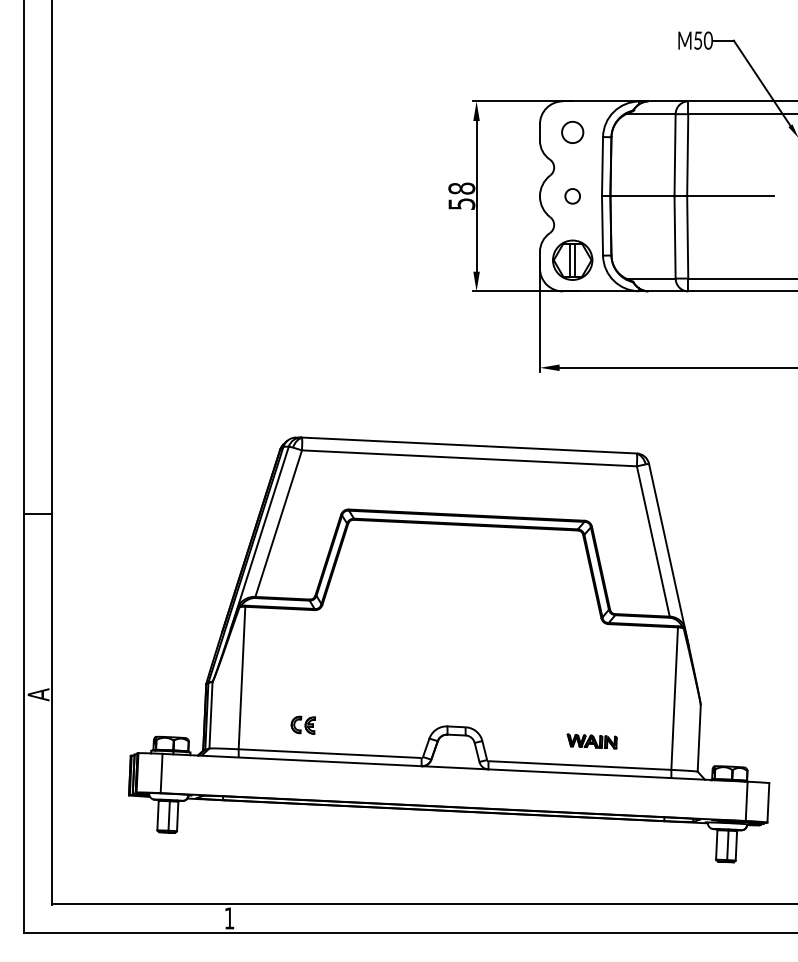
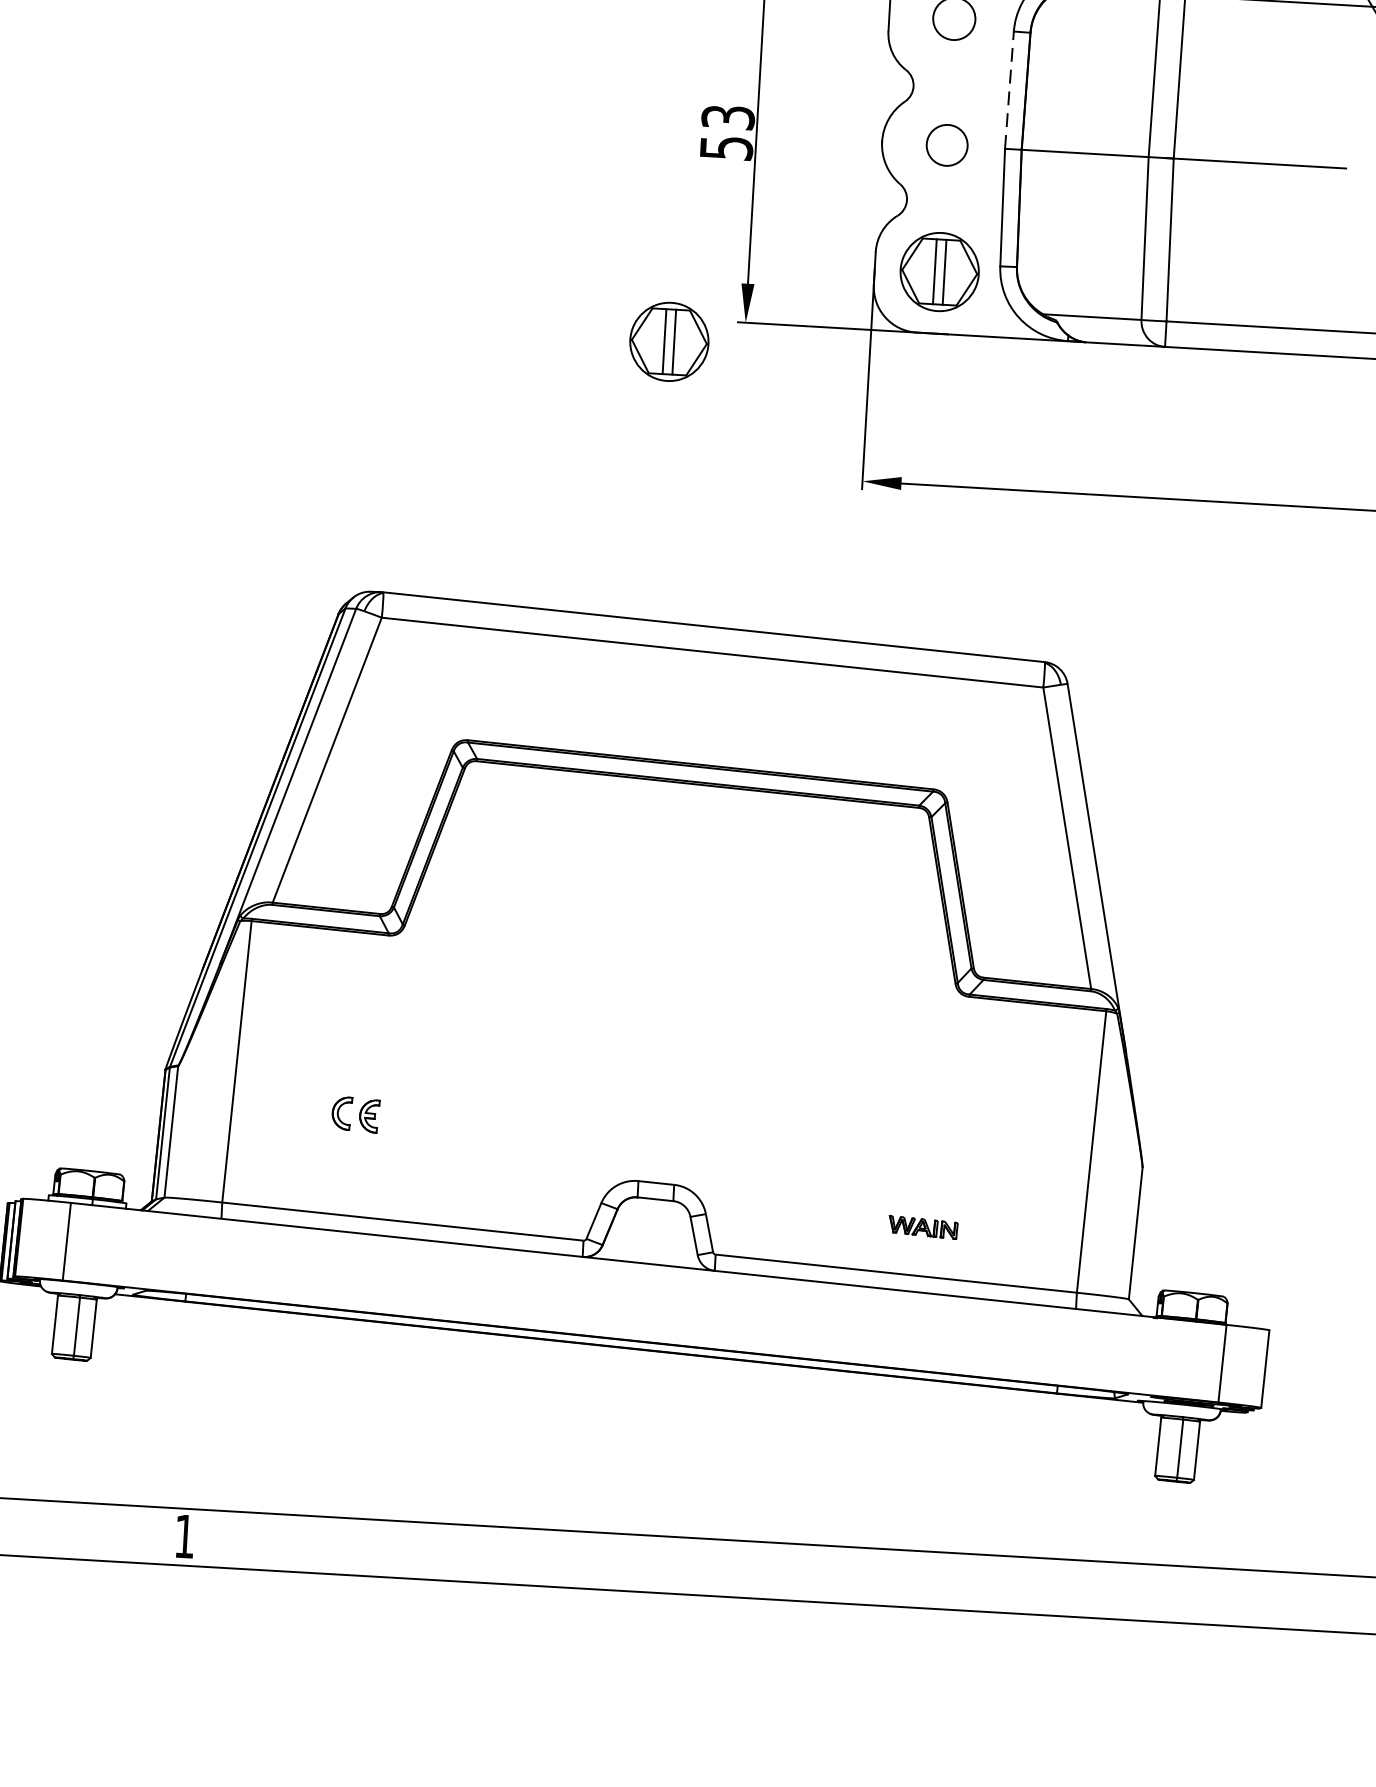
line: (602, 166) -> (1009, 89), solid -> dashed
text: (461, 188) -> (727, 117), 58 -> 53
circle: (572, 196) -> (946, 145), size x1.4
part: (438, 302) -> (669, 340), added
part: (302, 724) -> (354, 1113), moved
part: (591, 741) -> (921, 1227), size x0.7

